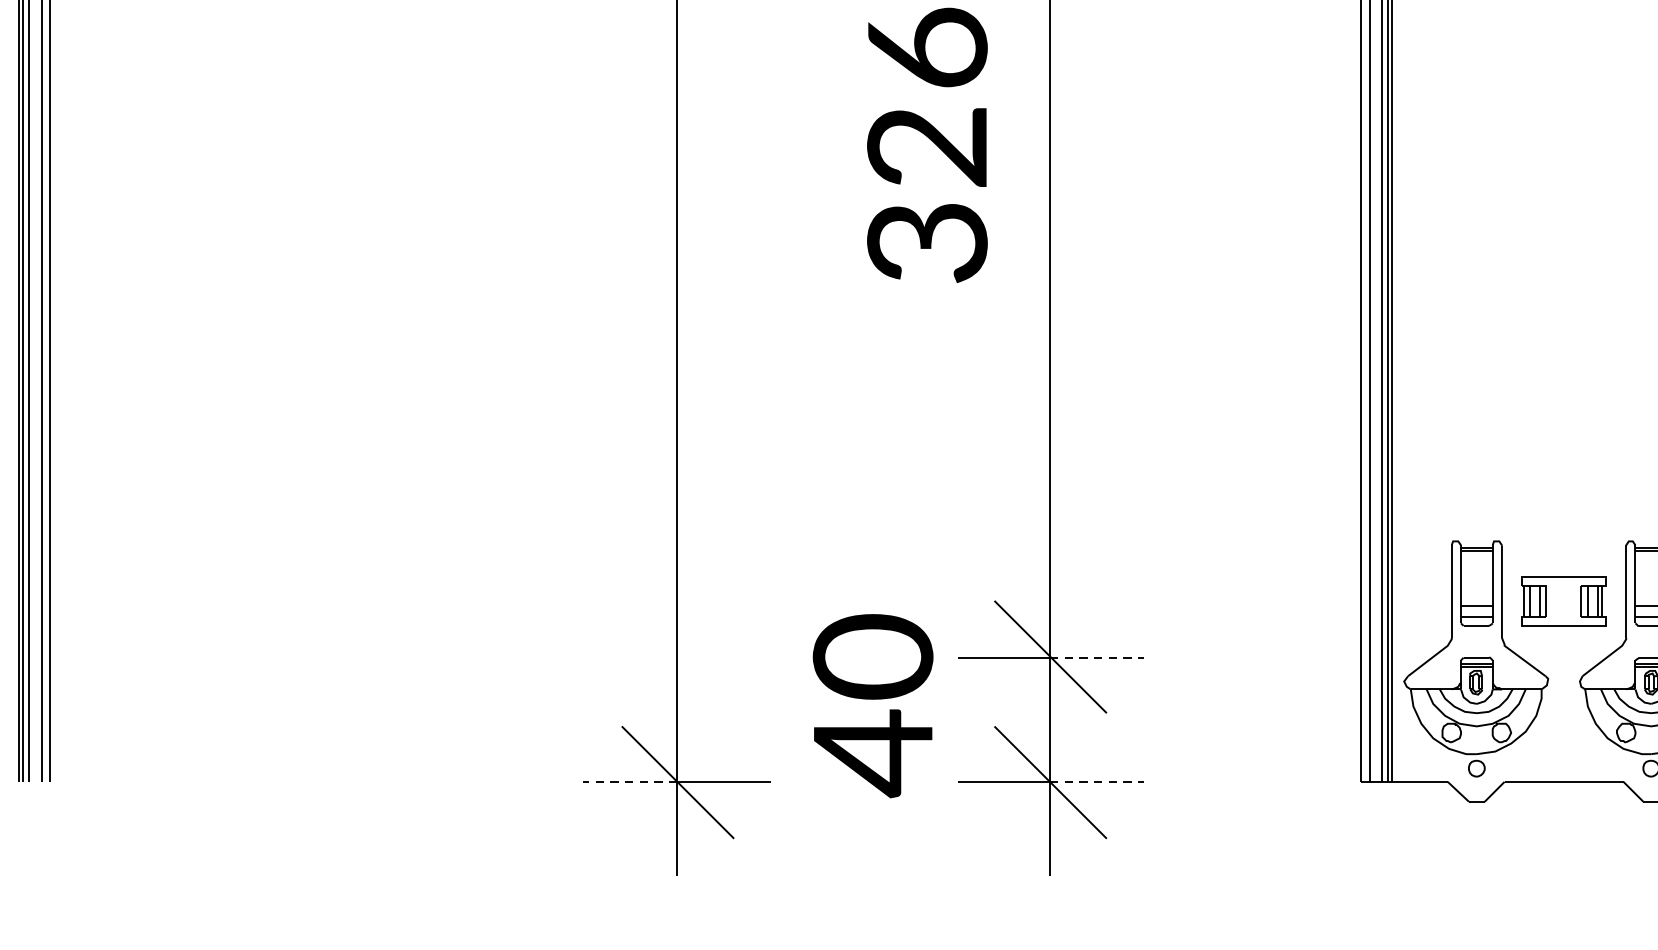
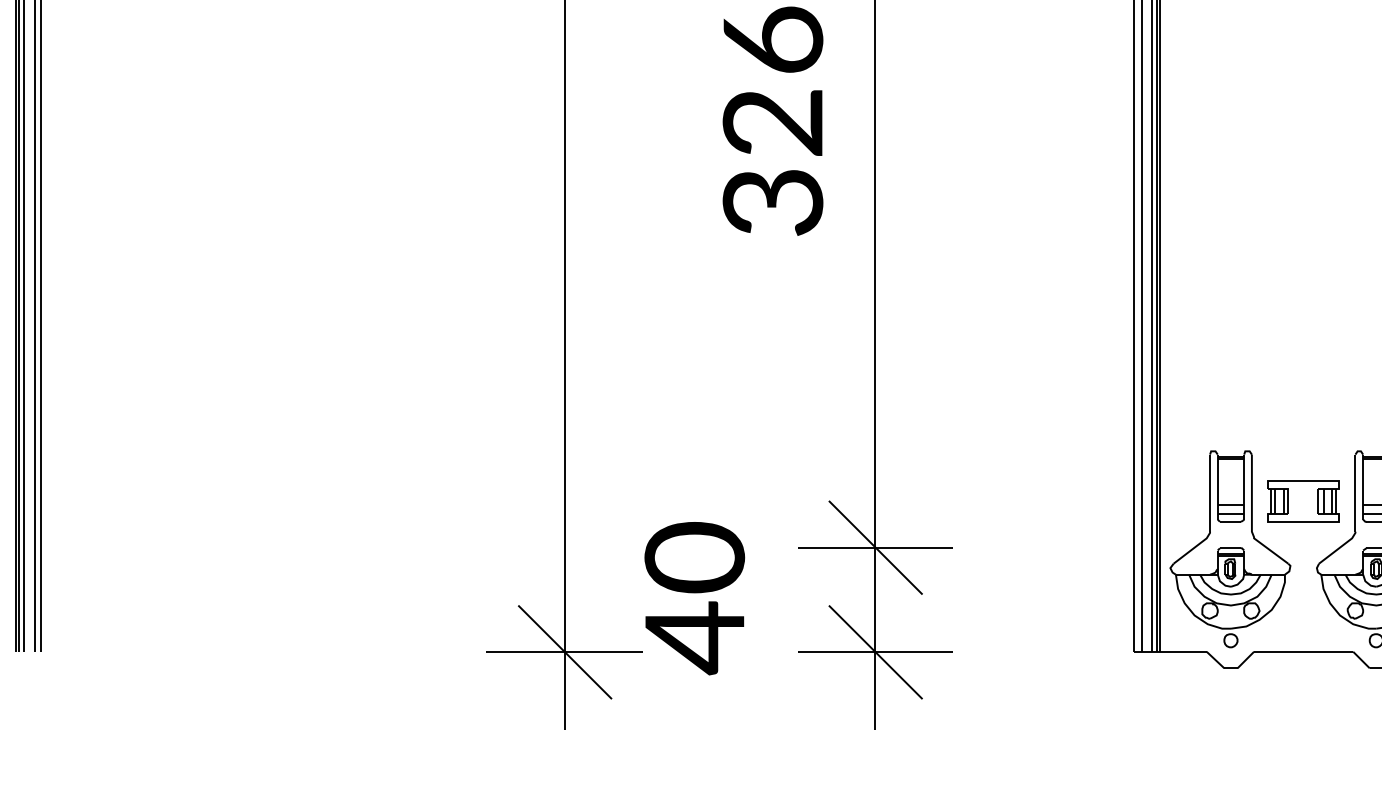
line: (1097, 657) -> (914, 548), dashed -> solid
text: (872, 705) -> (694, 598), moved
line: (629, 781) -> (524, 651), dashed -> solid
line: (1097, 781) -> (914, 651), dashed -> solid

